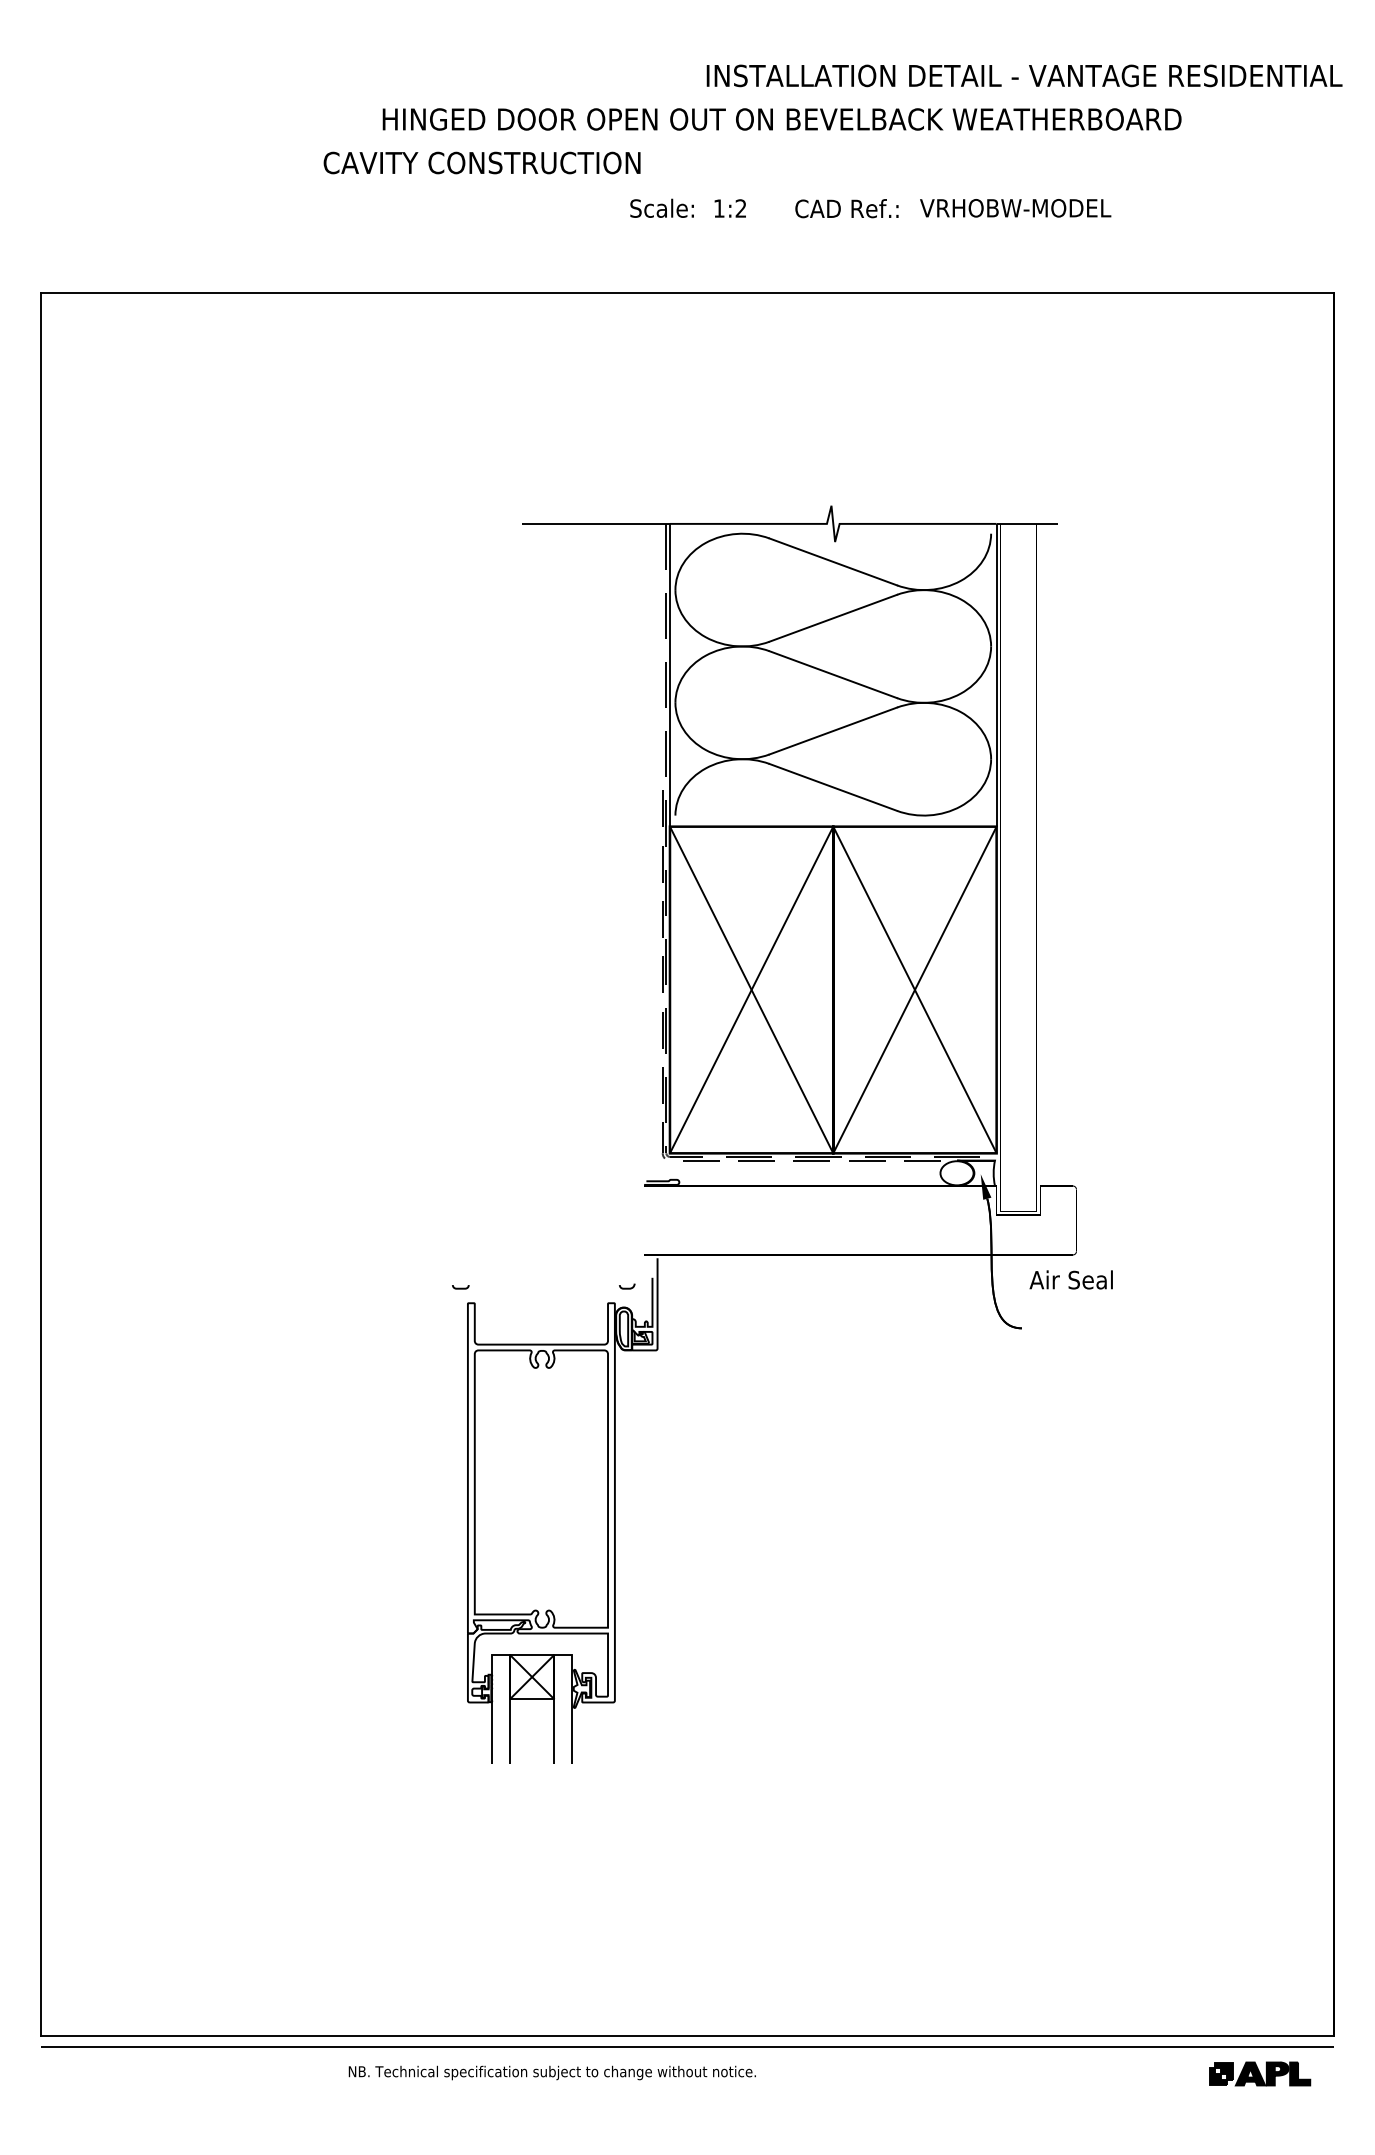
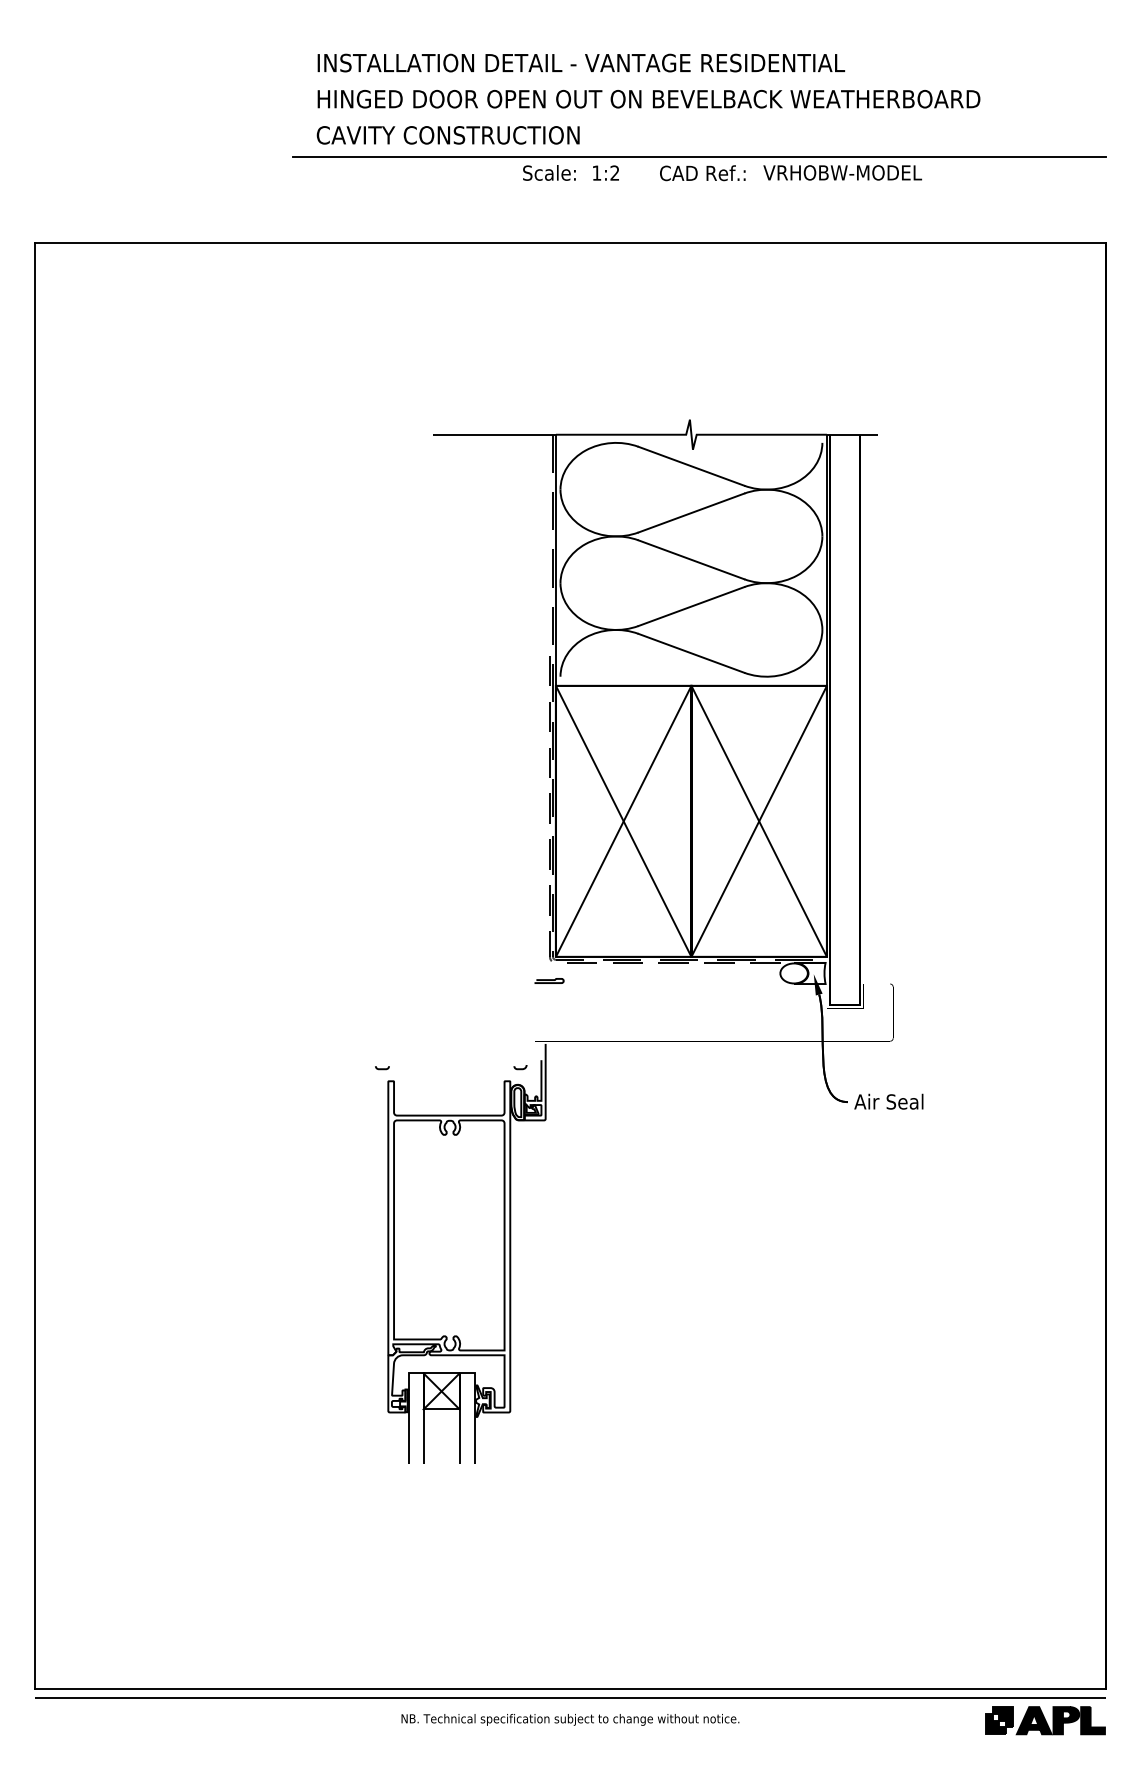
text: (1024, 75) -> (581, 62), moved
text: (481, 162) -> (447, 134), moved
line: (843, 188) -> (699, 156), added
text: (1070, 1279) -> (888, 1101), moved
text: (551, 2072) -> (569, 1719), moved
part: (1259, 2073) -> (1045, 1720), size x1.43

